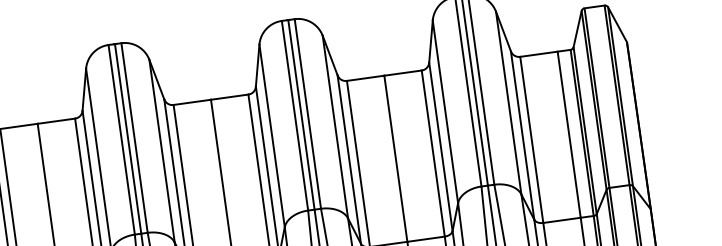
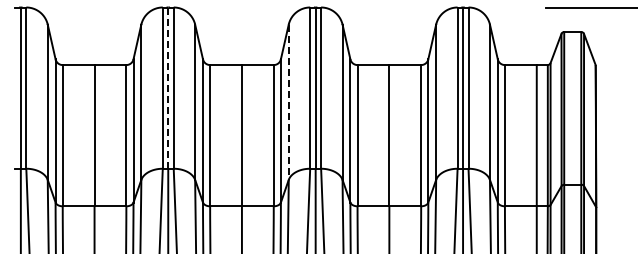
line: (271, 136) -> (288, 102), solid -> dashed
line: (128, 139) -> (168, 88), solid -> dashed

